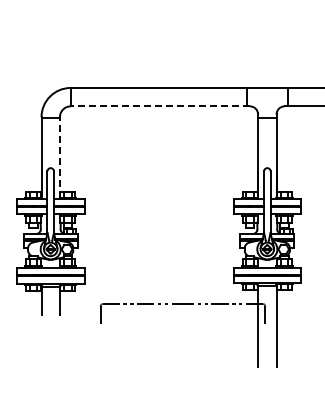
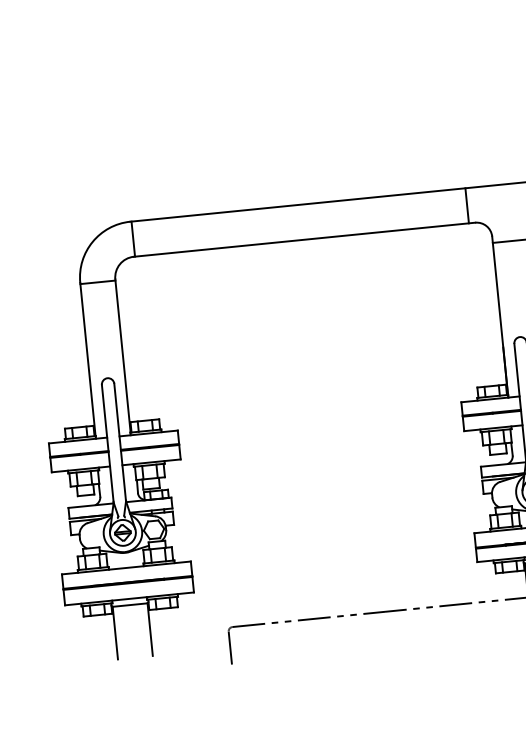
line: (160, 106) -> (304, 239), dashed -> solid
line: (59, 156) -> (121, 354), dashed -> solid

